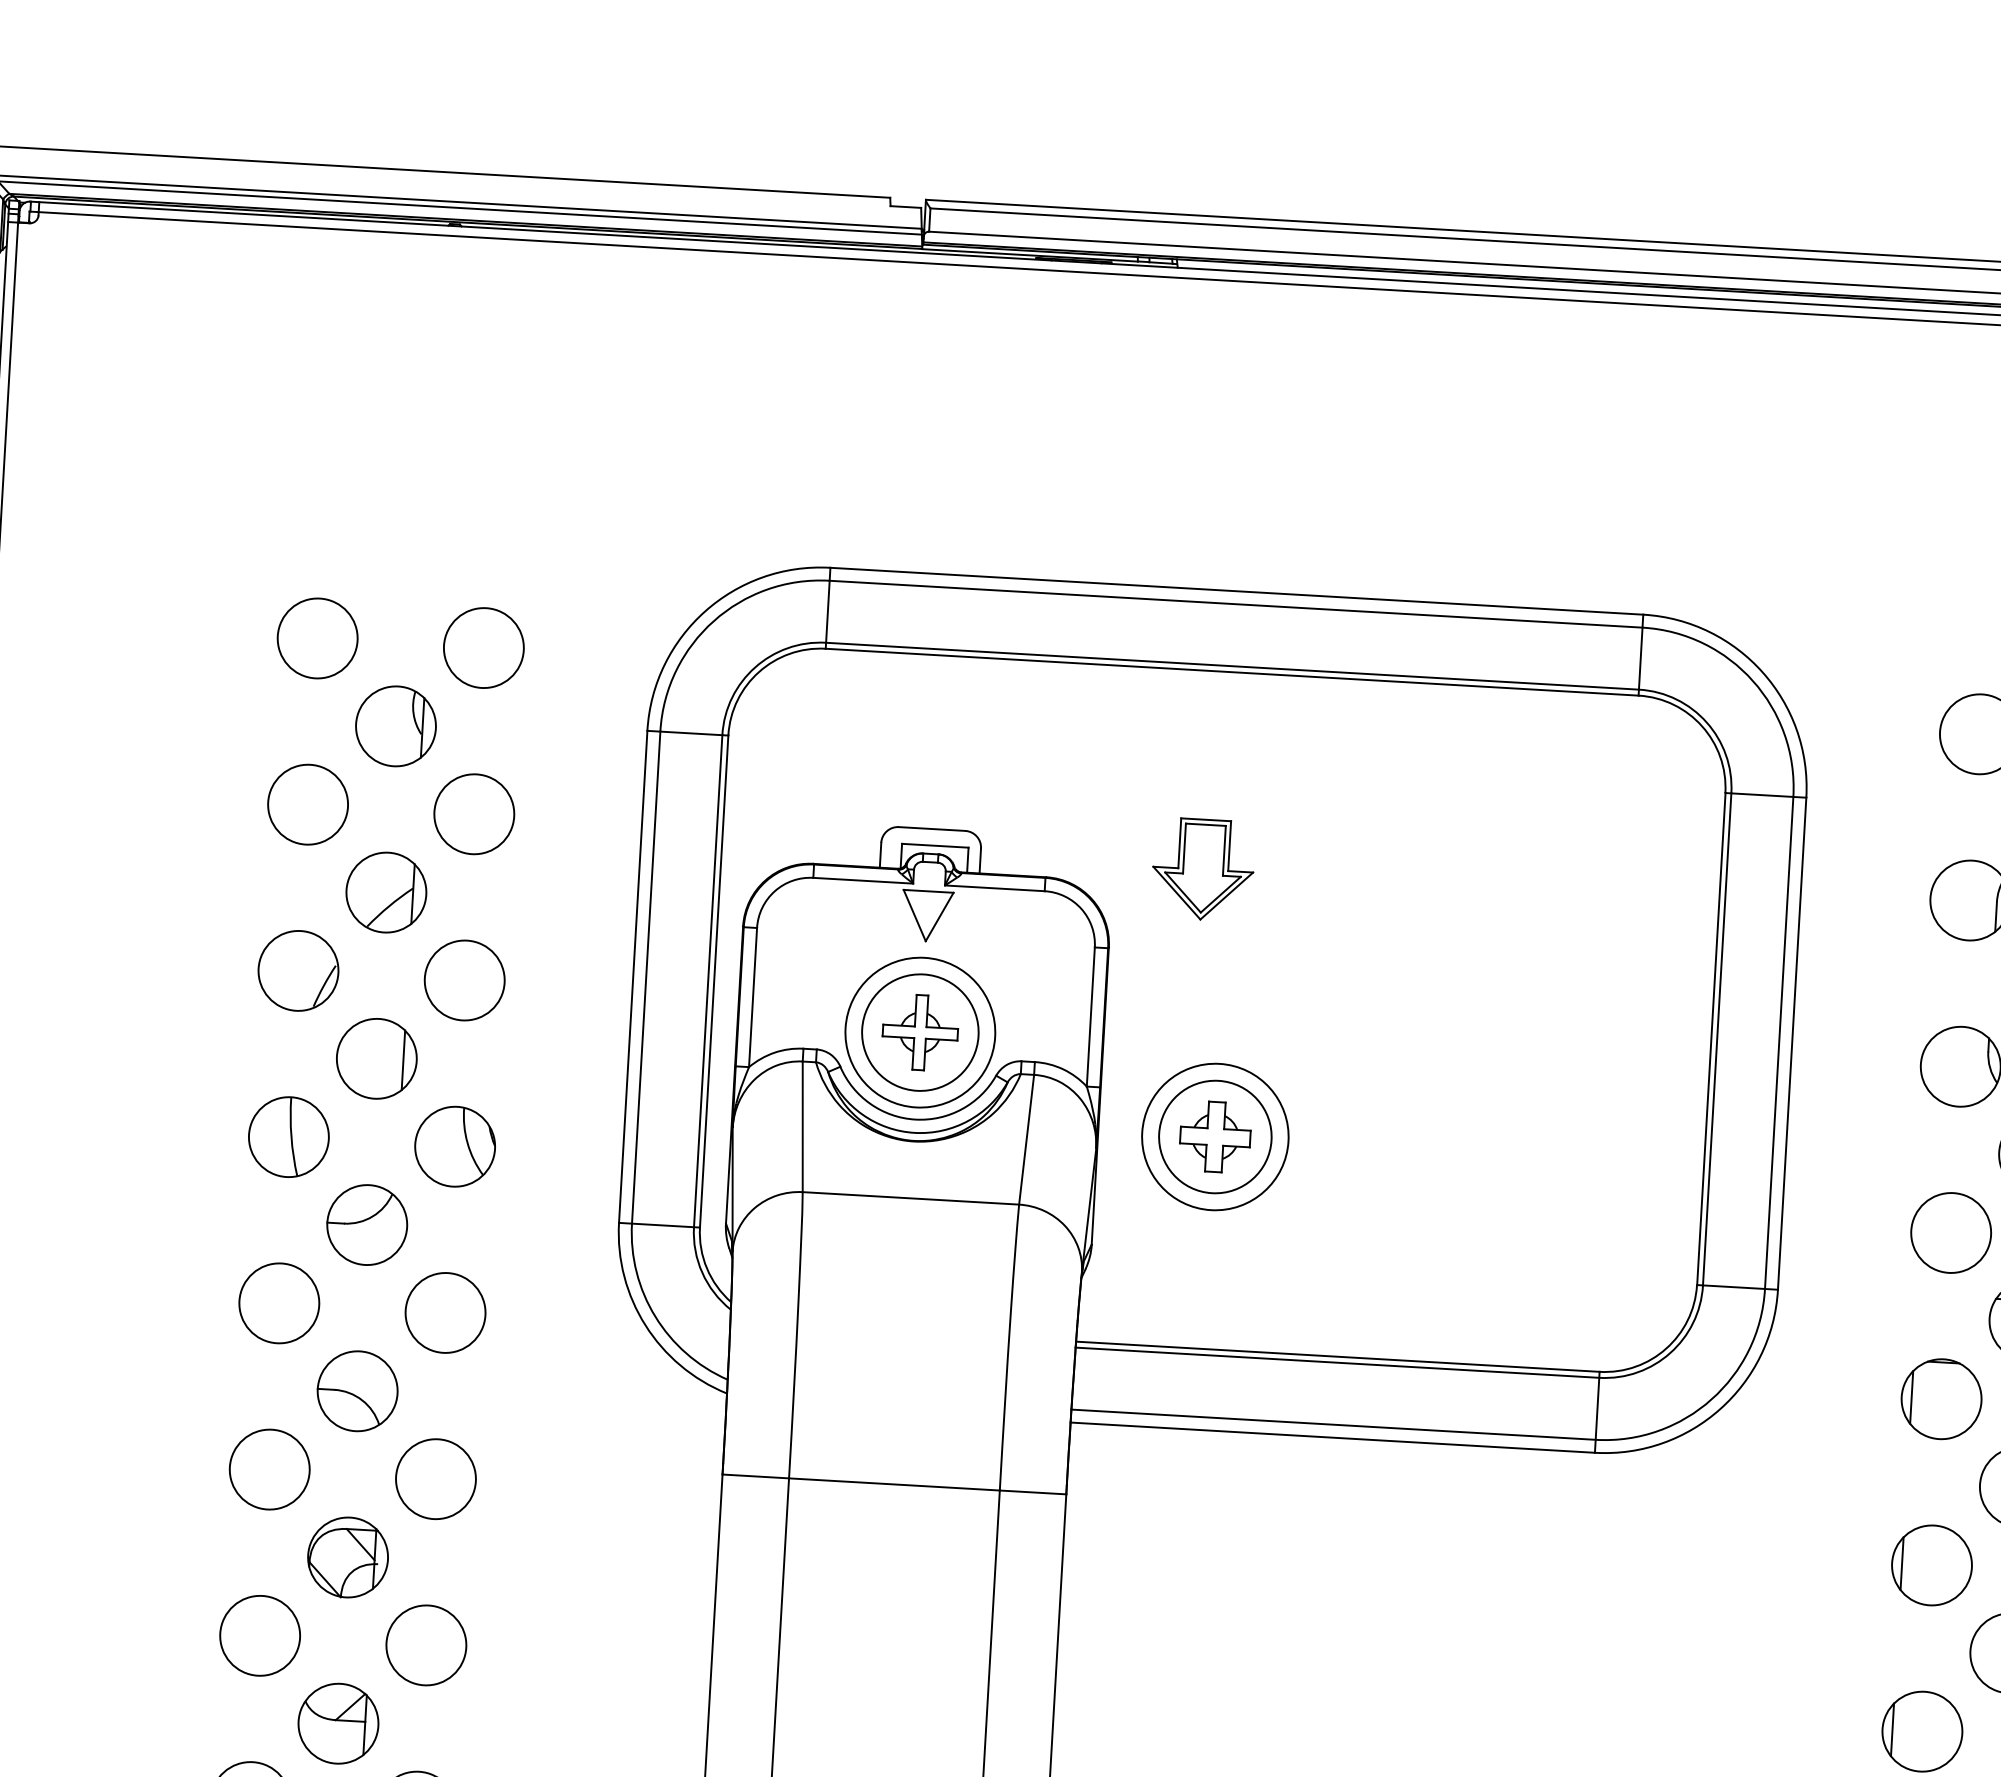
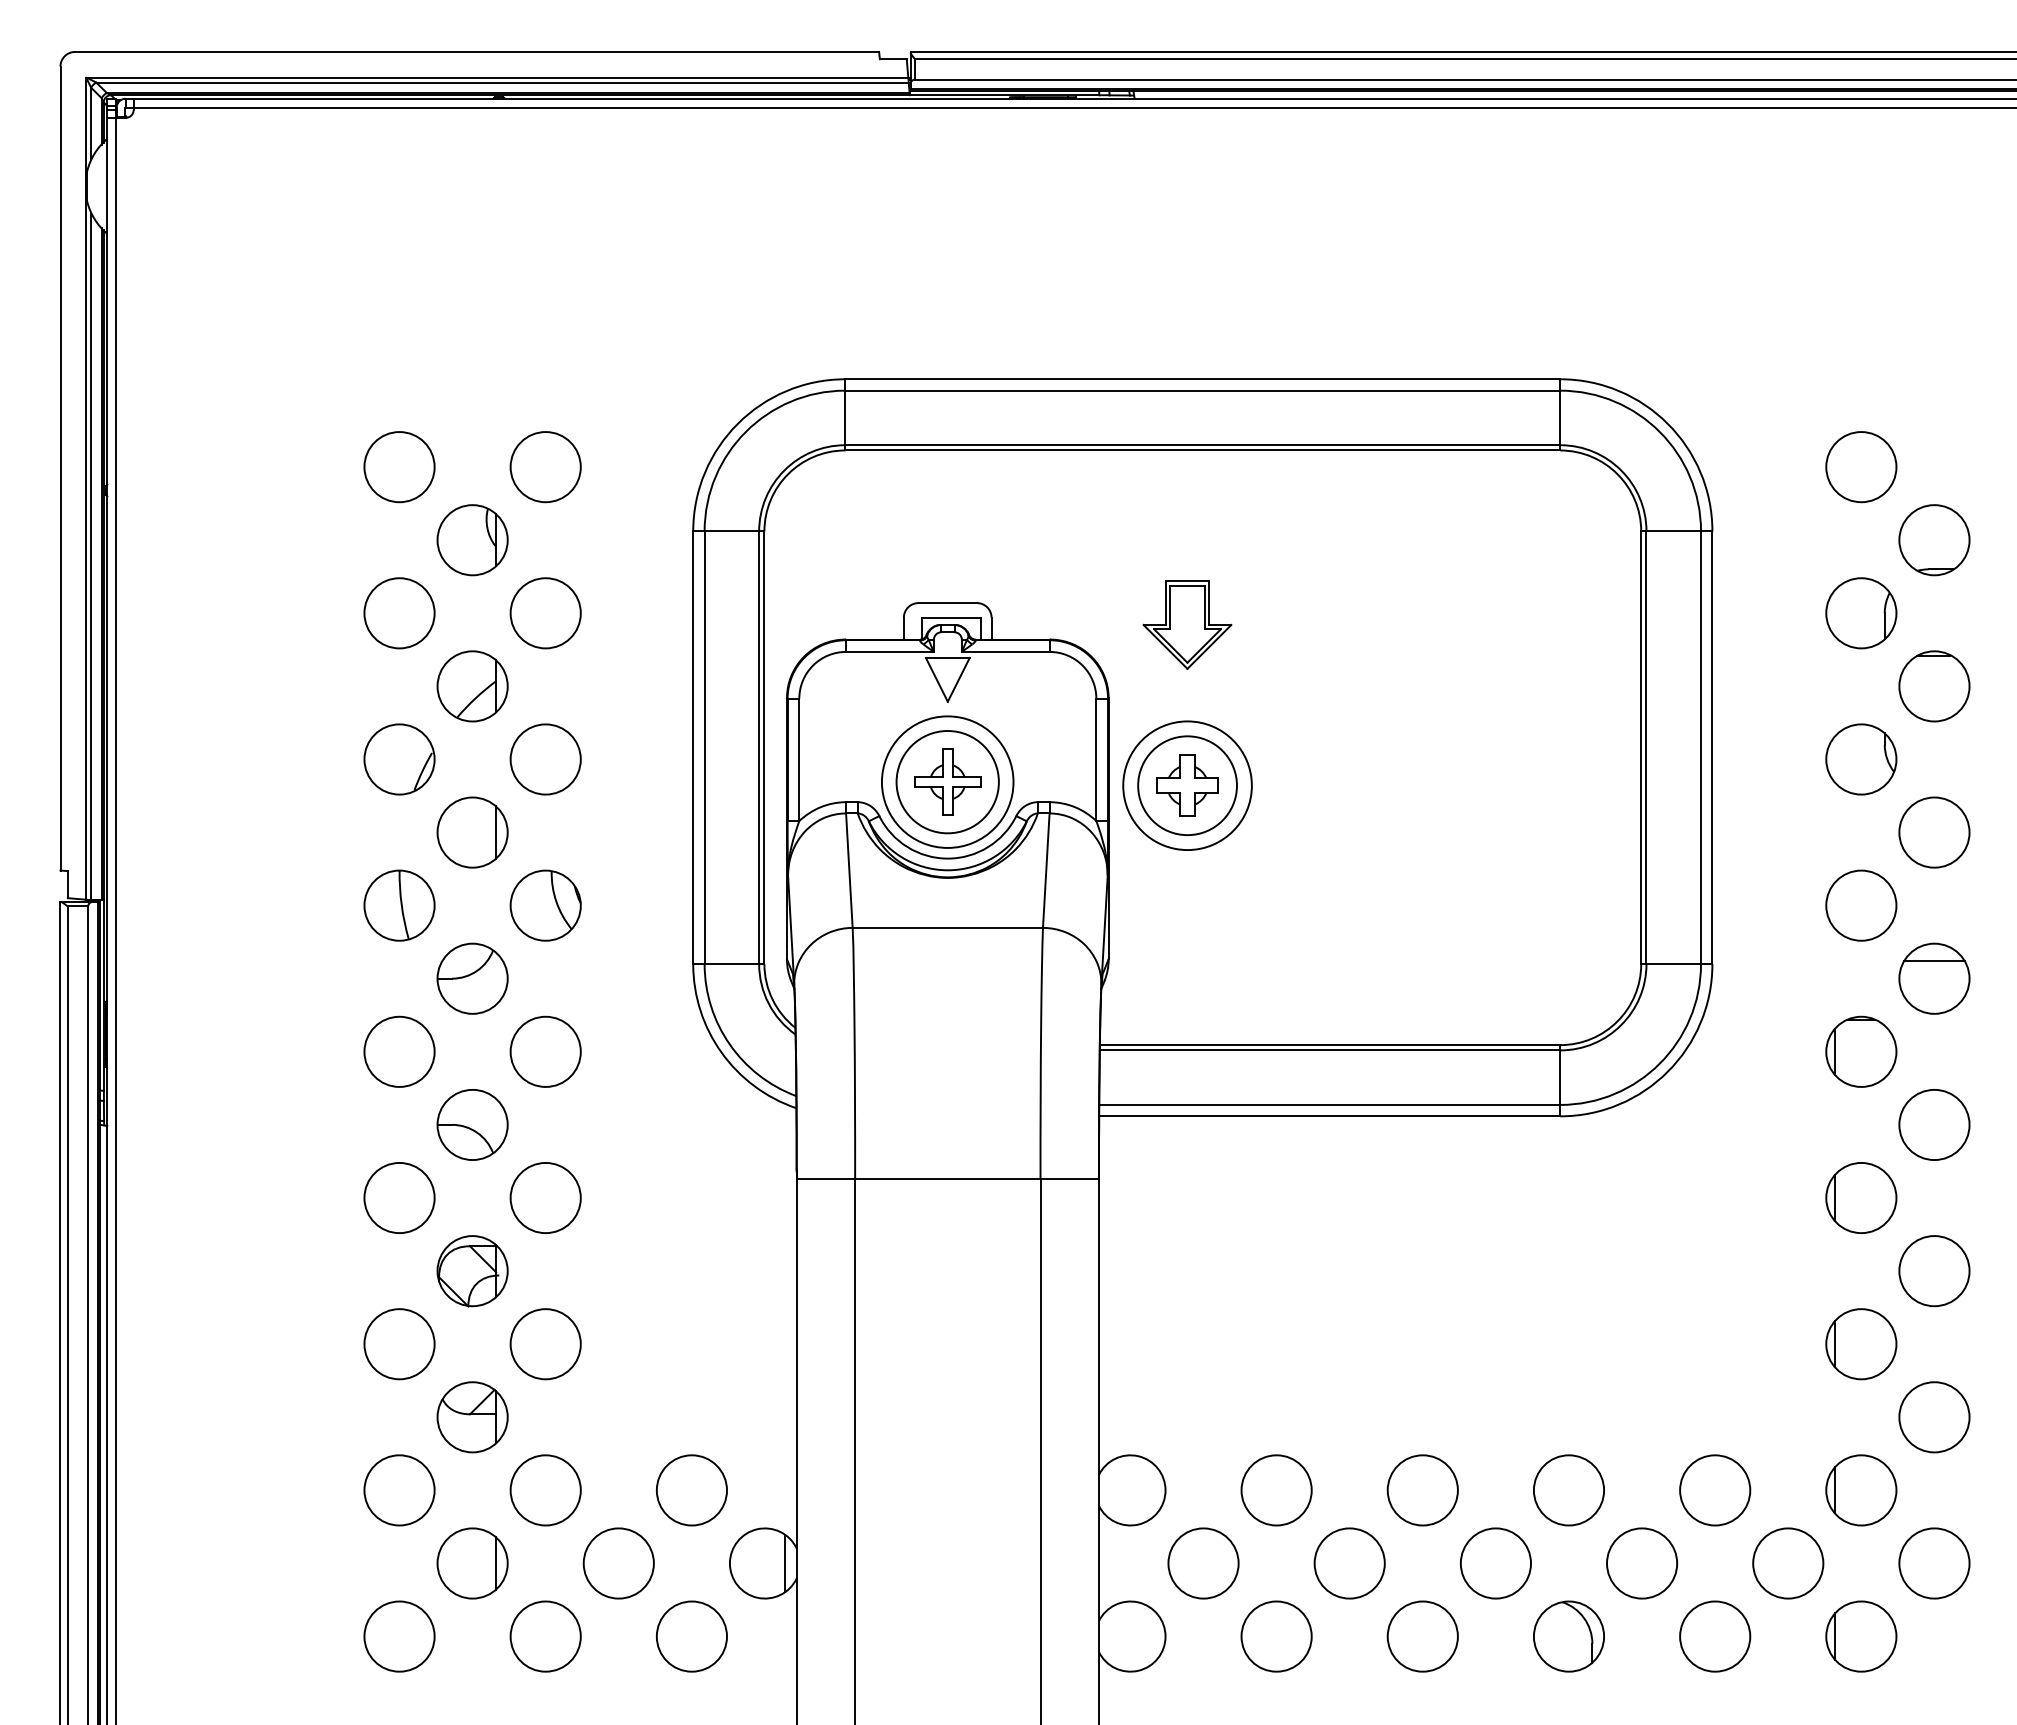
part: (1215, 1136) -> (1187, 785), moved

